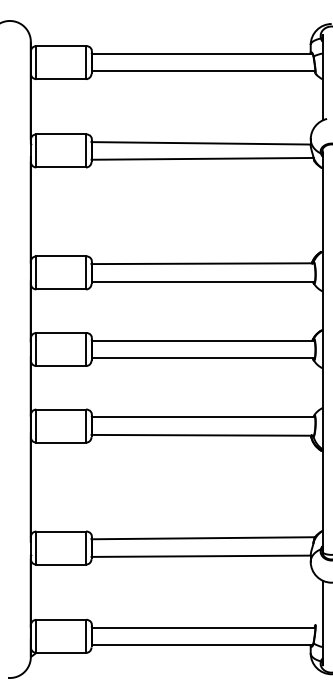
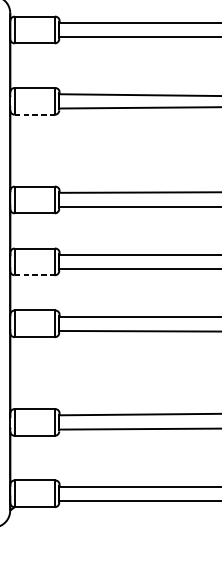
line: (61, 167) -> (35, 114), solid -> dashed
line: (61, 366) -> (35, 275), solid -> dashed

